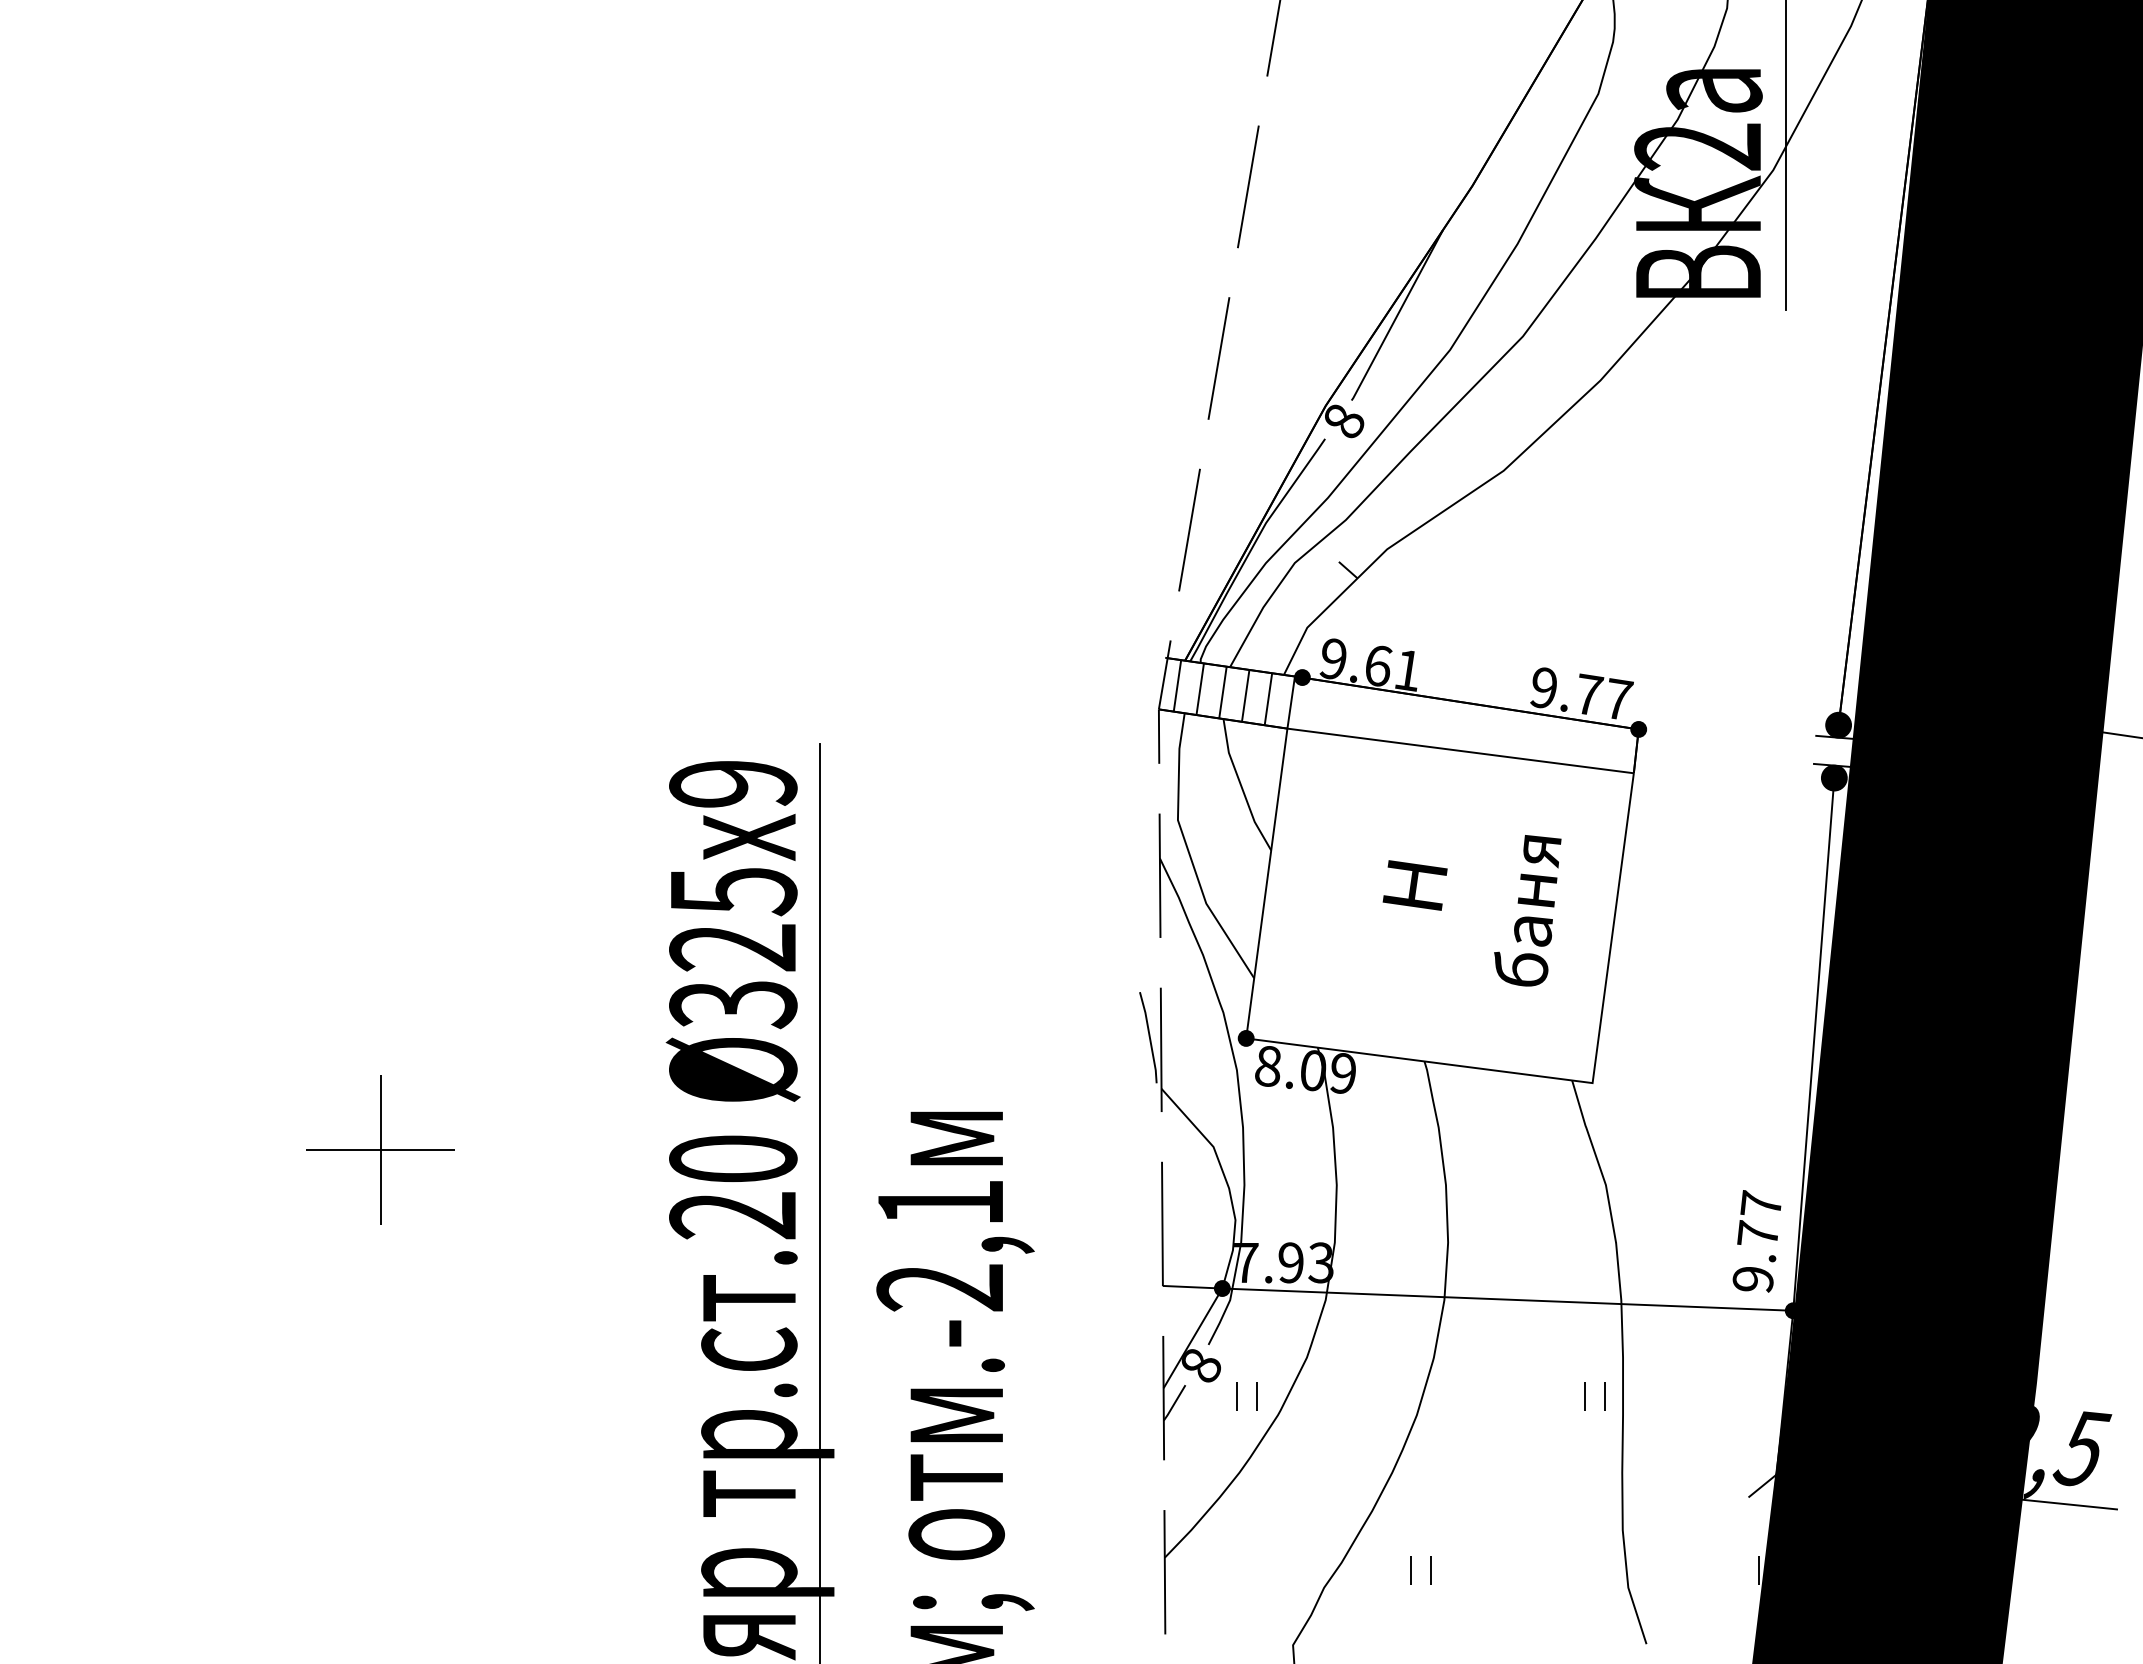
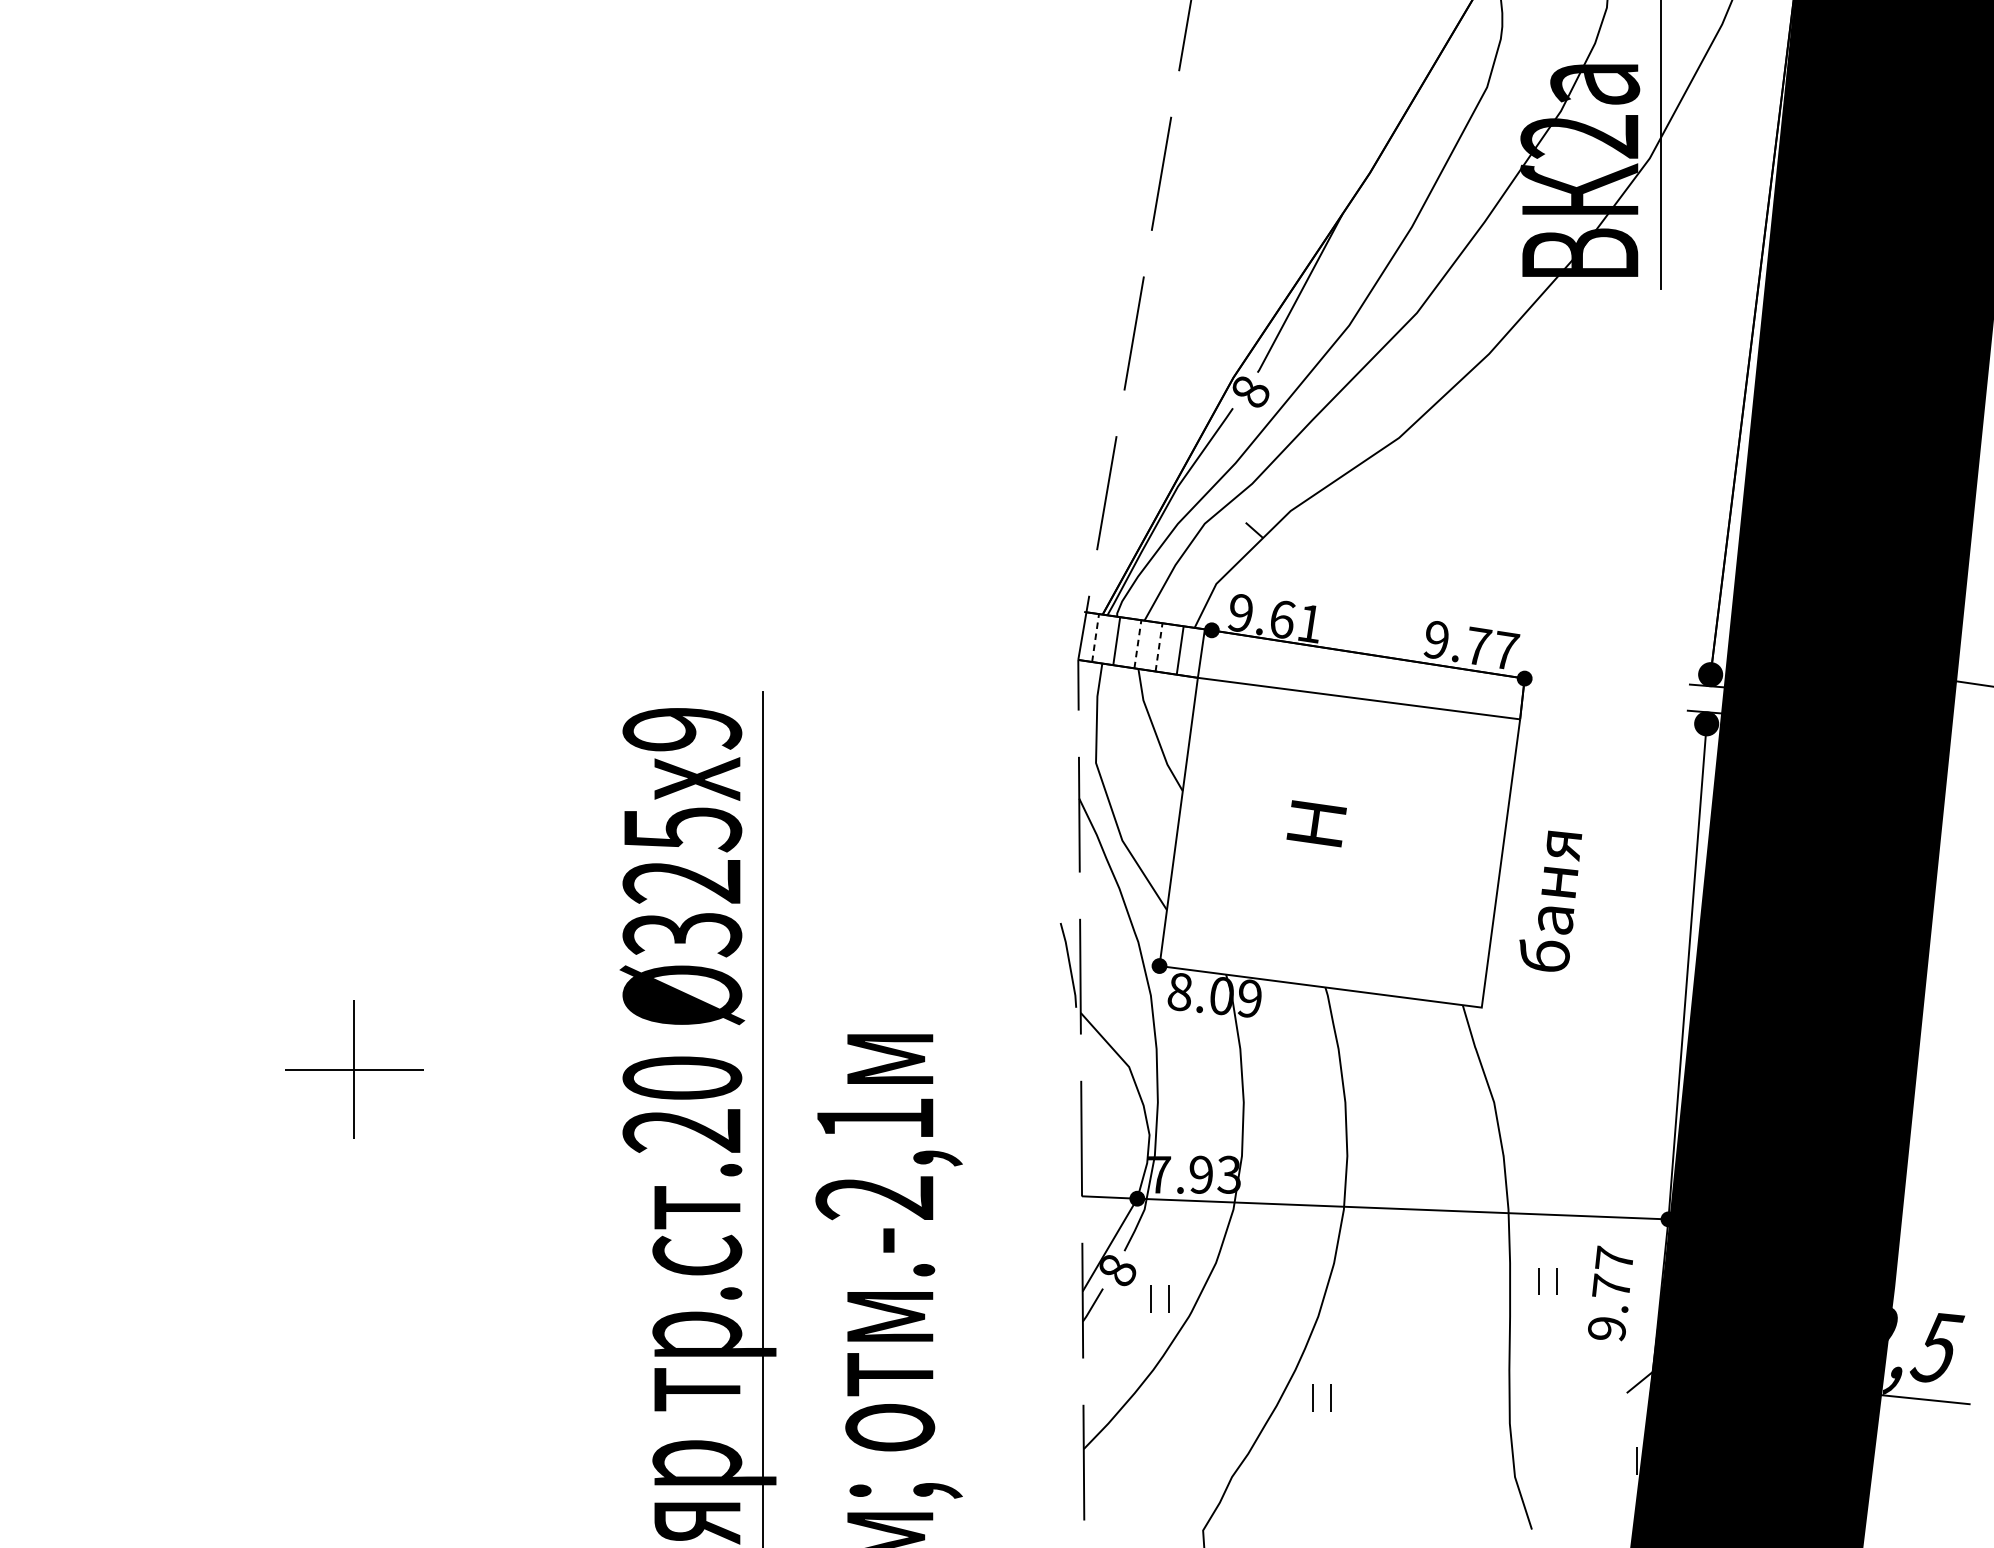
line: (1177, 685) -> (1095, 637), solid -> dashed
line: (1223, 692) -> (1138, 644), solid -> dashed
line: (1245, 695) -> (1158, 647), solid -> dashed
text: (1527, 910) -> (1550, 900), moved
text: (1756, 1241) -> (1610, 1293), moved
part: (1585, 1396) -> (1539, 1281), moved
part: (1411, 1570) -> (1313, 1397), moved

